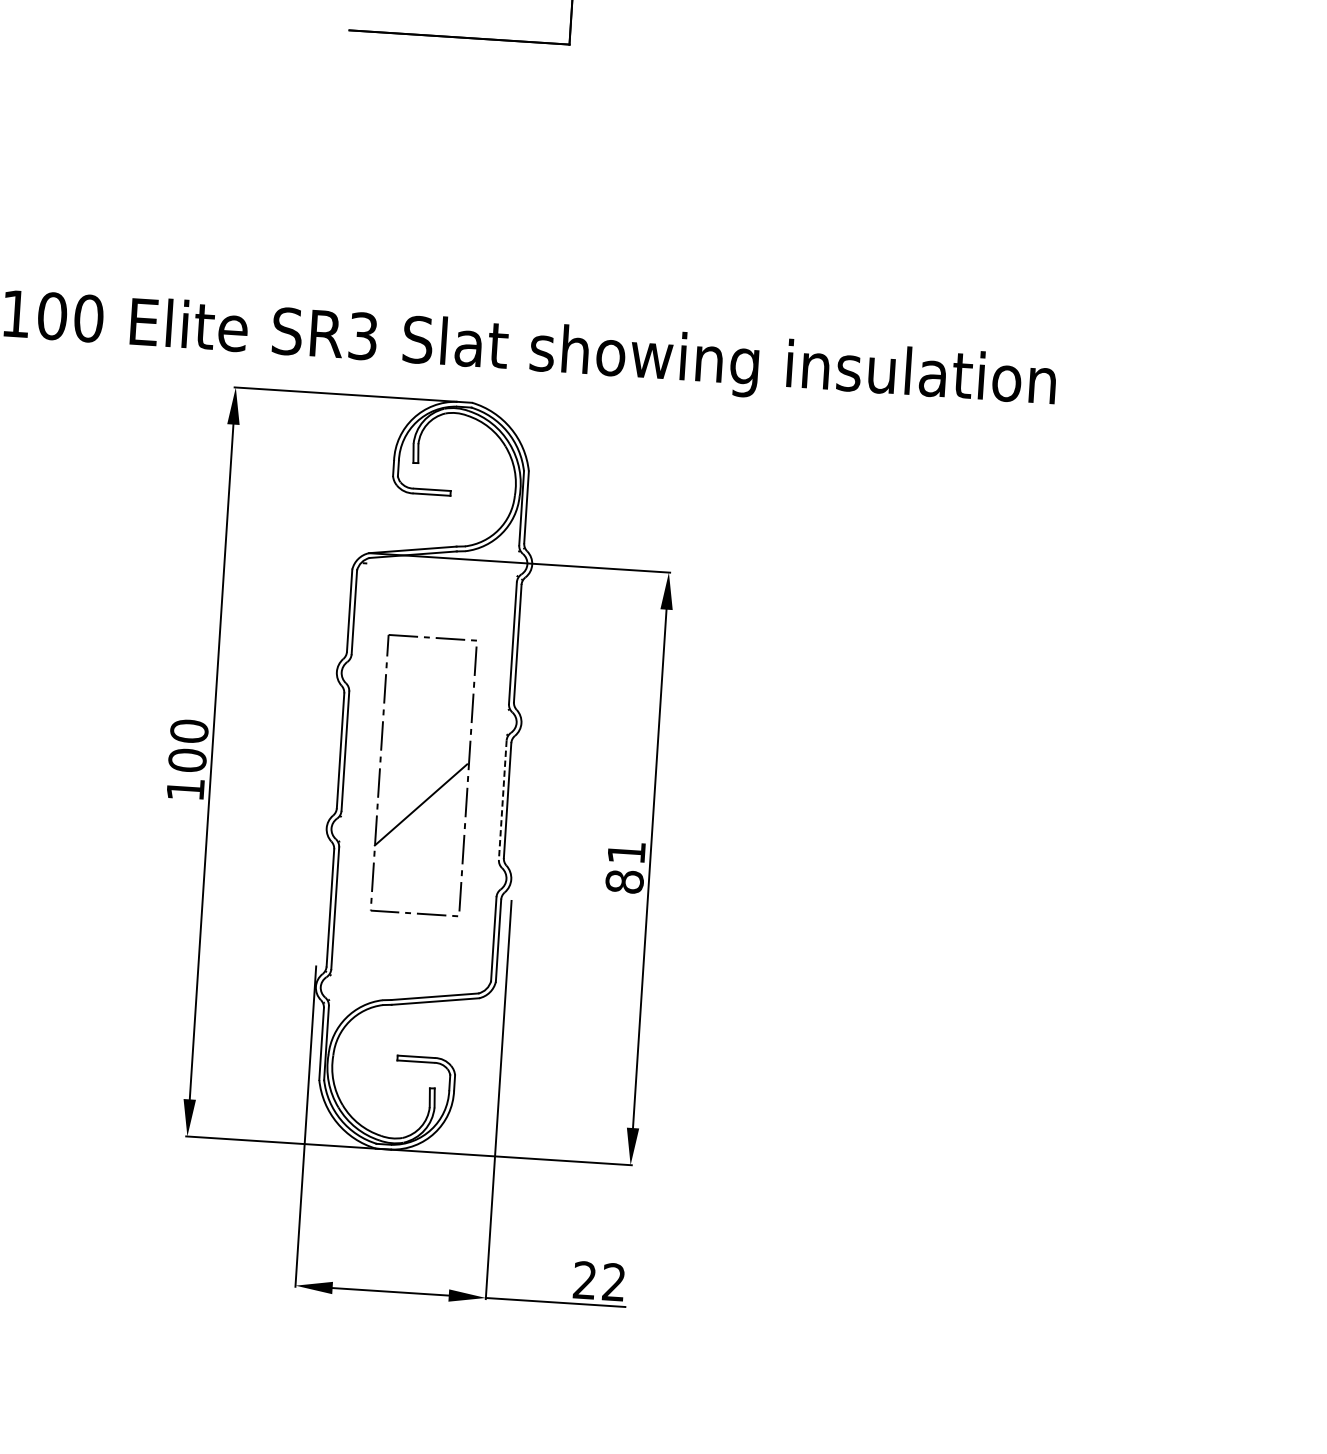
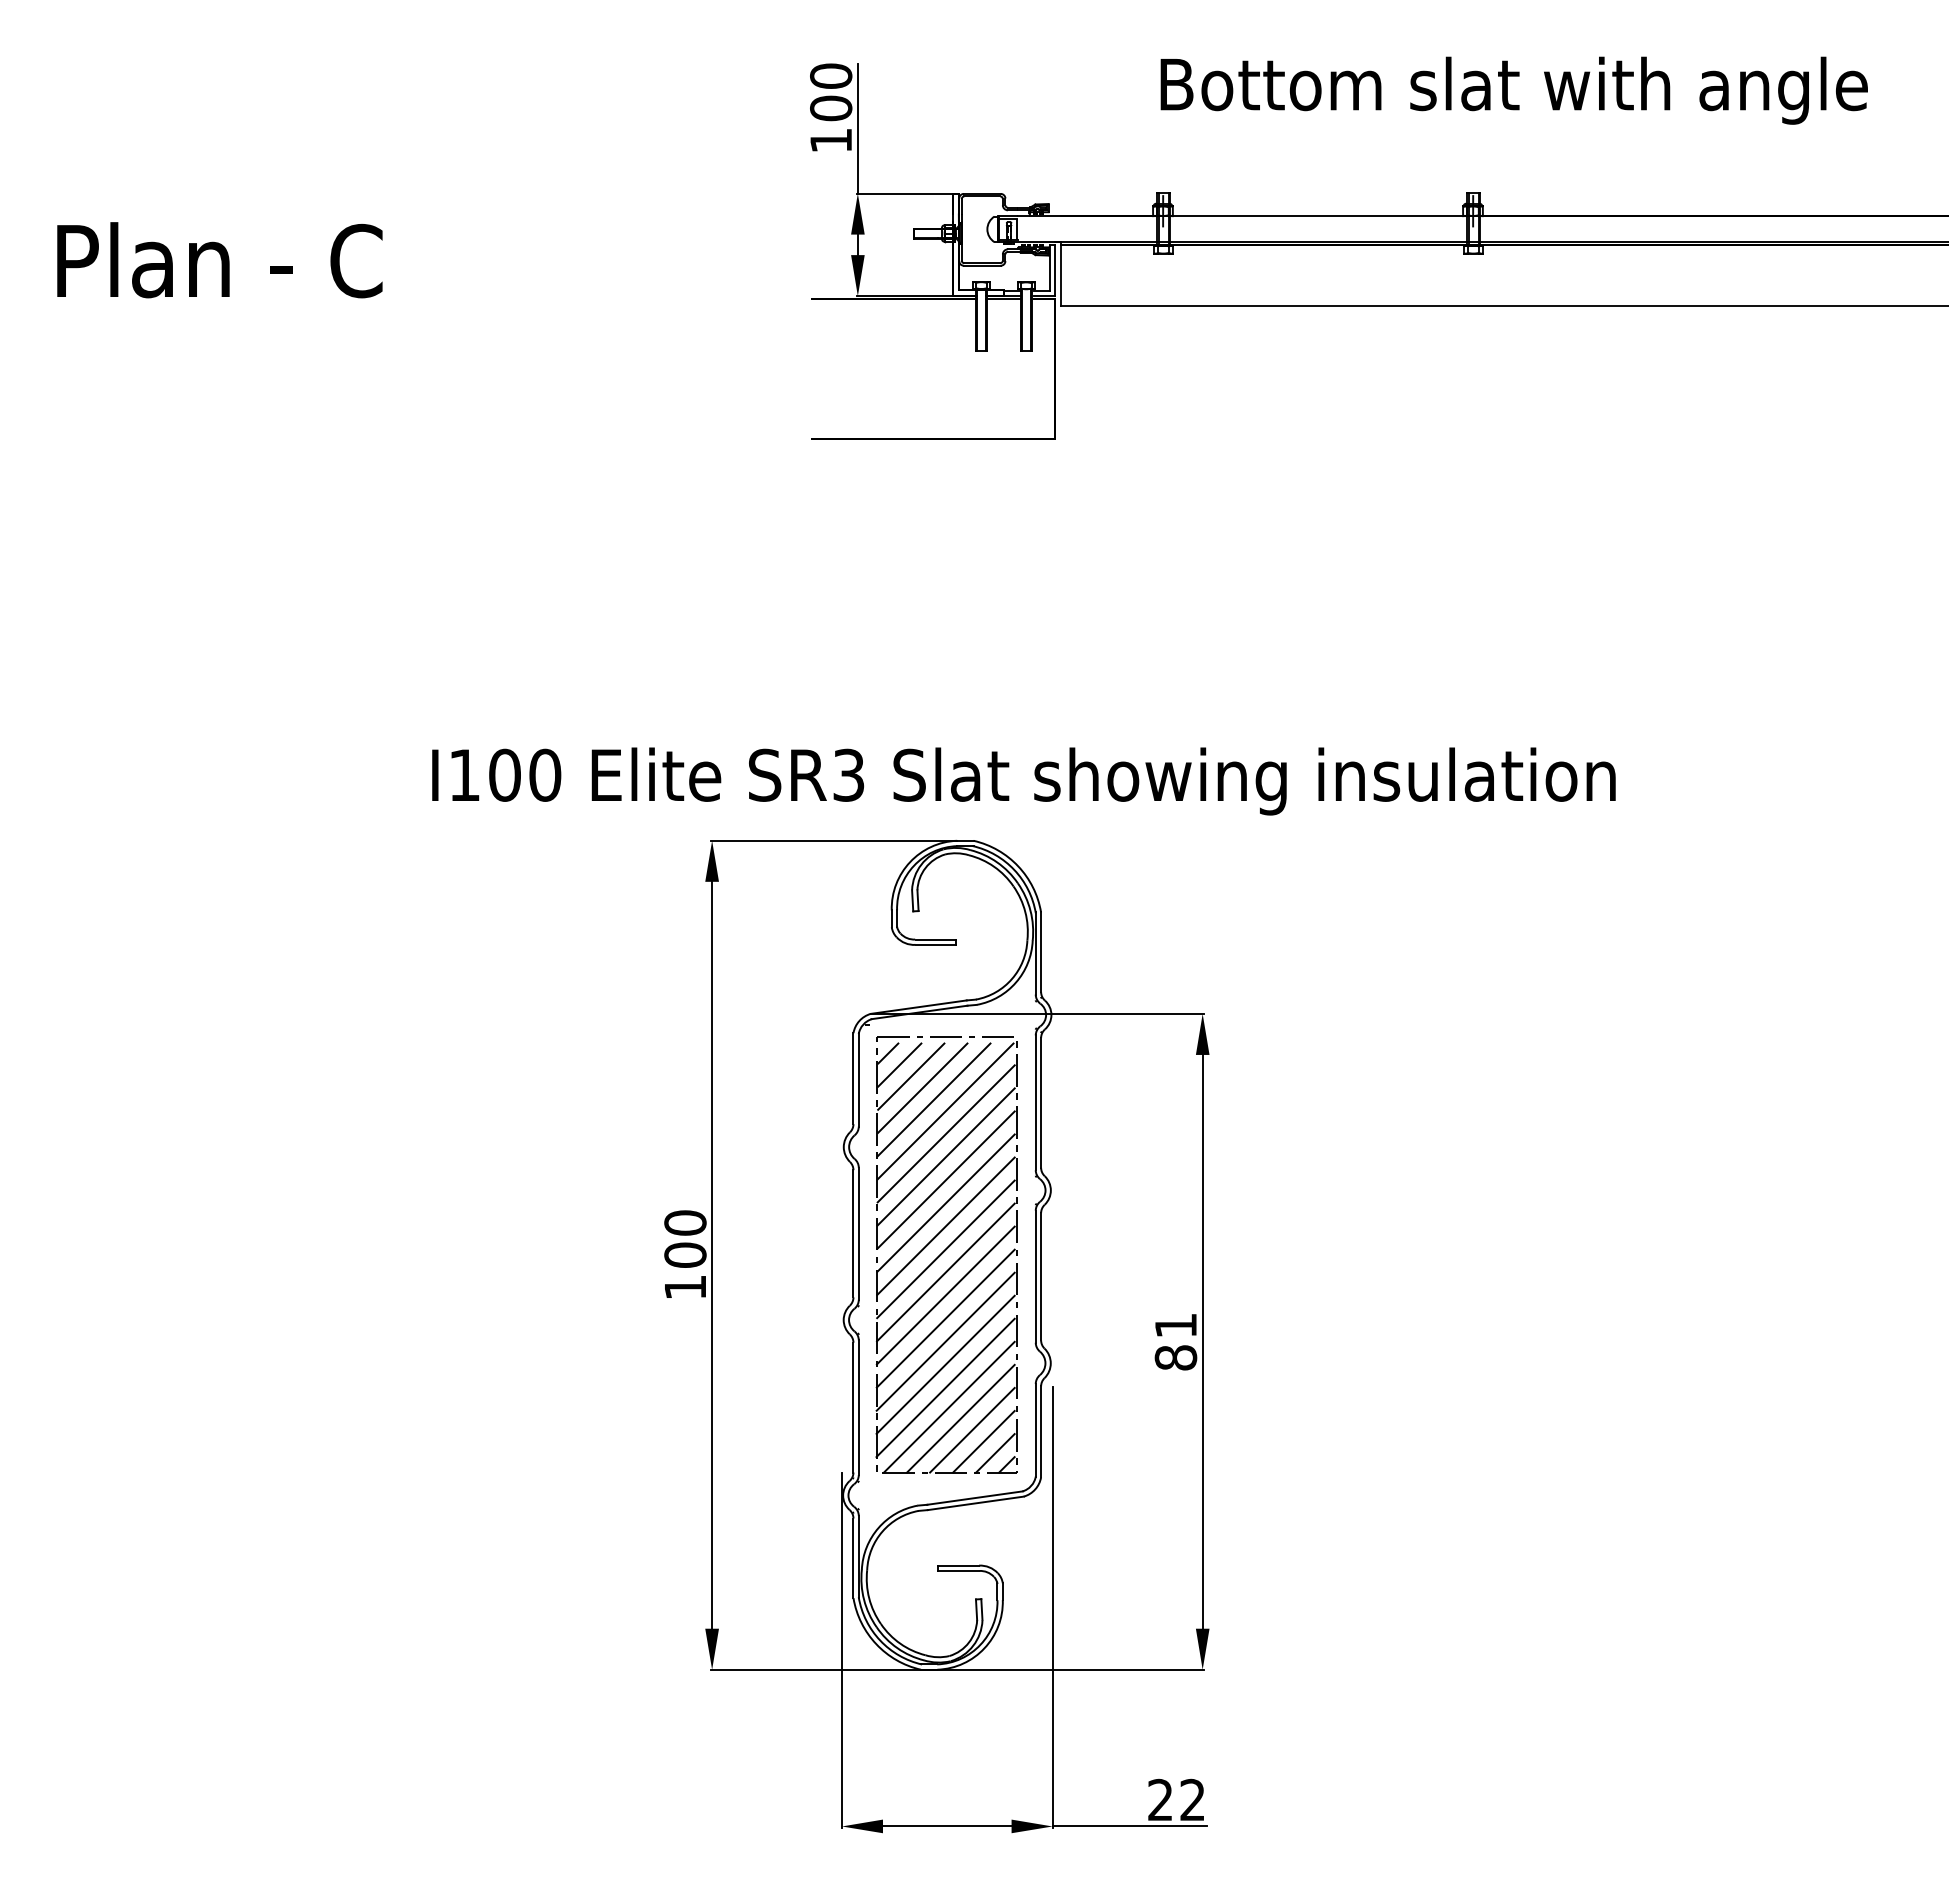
part: (423, 774) -> (946, 1254), size x1.43
line: (502, 800) -> (1035, 1276), dashed -> solid

